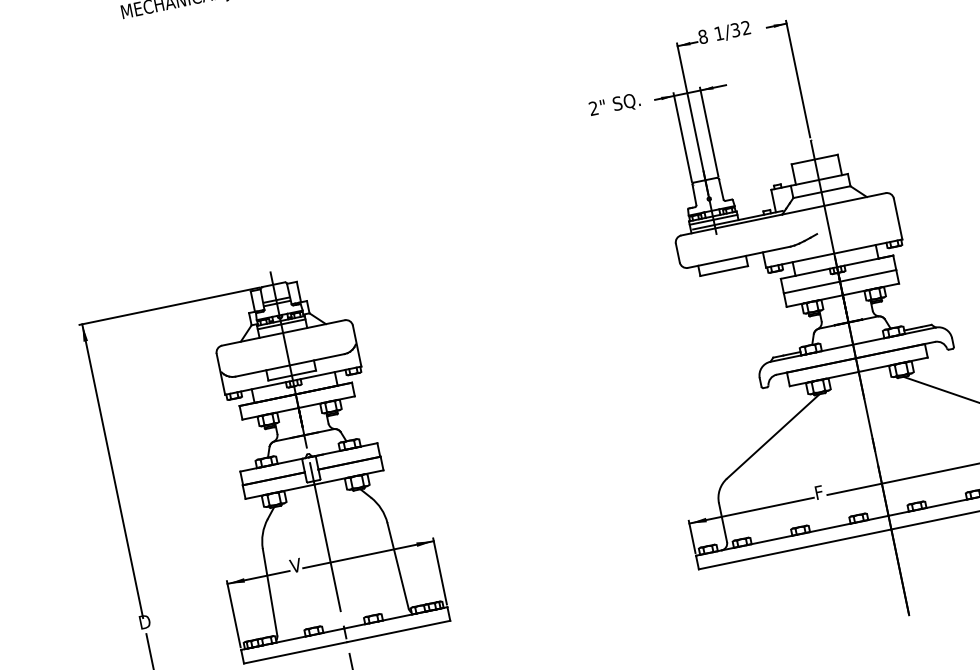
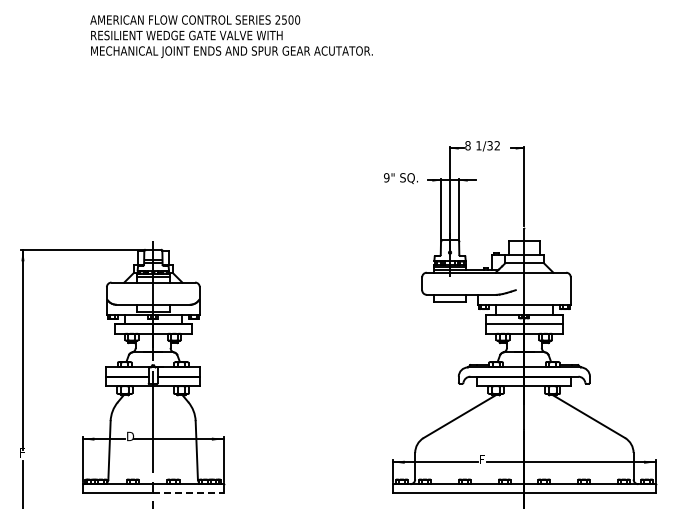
text: (593, 108) -> (386, 177), 2" -> 9"
text: (296, 565) -> (130, 436), V -> D
text: (144, 621) -> (23, 452), D -> F
line: (398, 631) -> (188, 493), solid -> dashed

